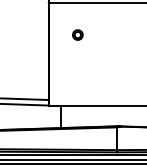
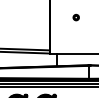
part: (76, 34) -> (75, 17), moved

